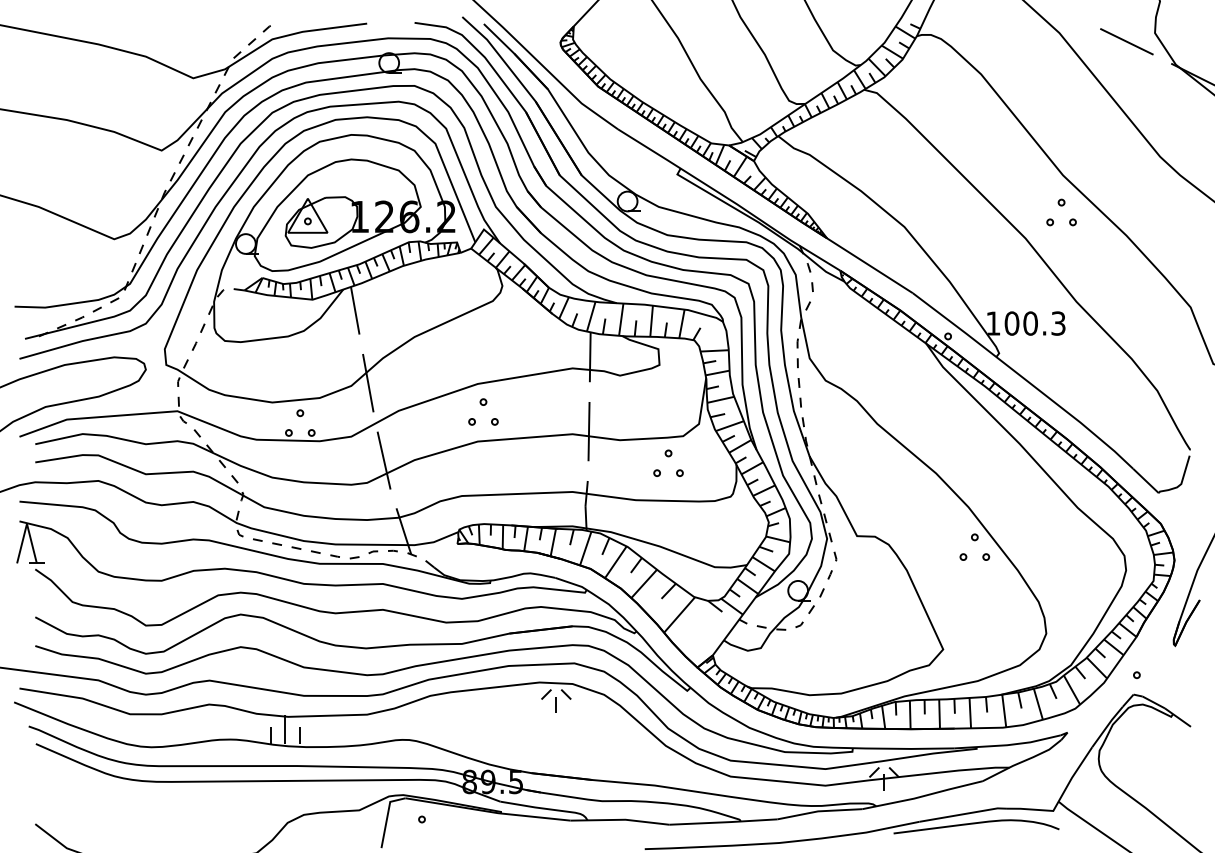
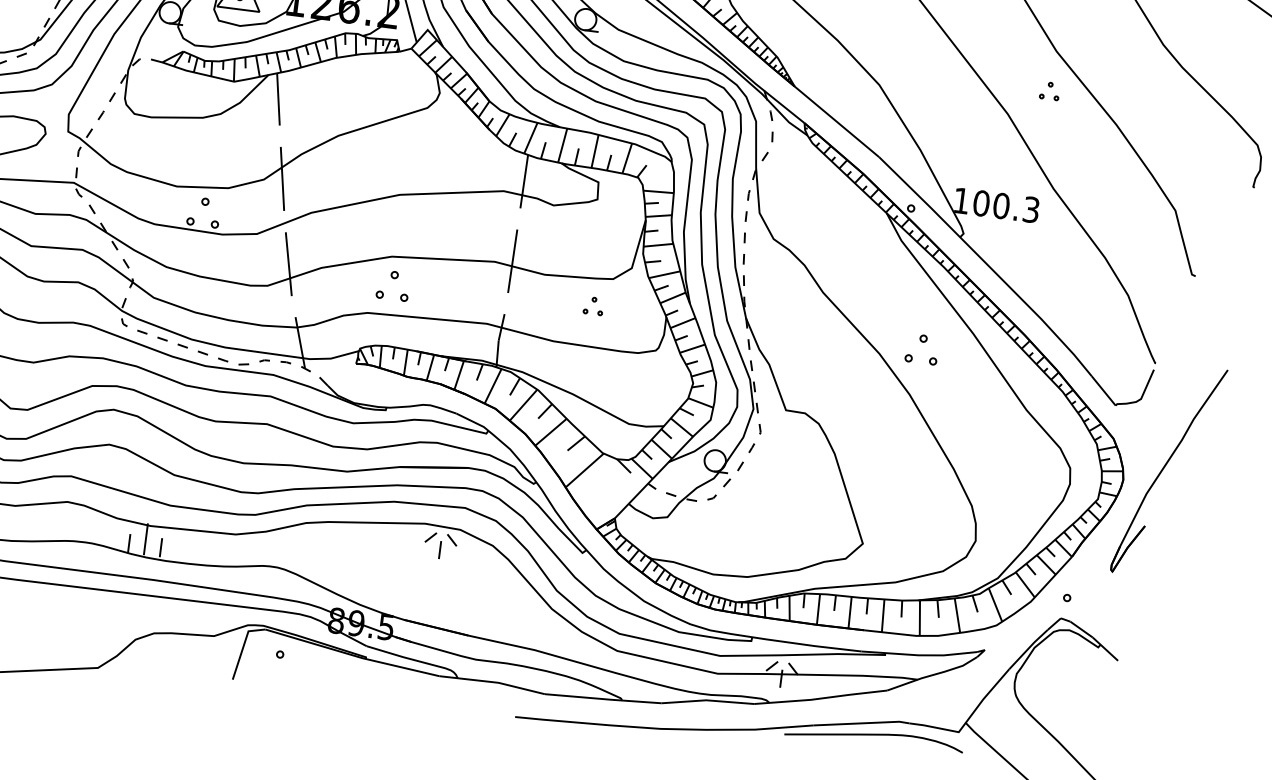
part: (1061, 212) -> (1049, 91), size x0.6
part: (483, 411) -> (393, 285), moved
part: (668, 462) -> (593, 305), size x0.6
part: (974, 546) -> (921, 348), moved

